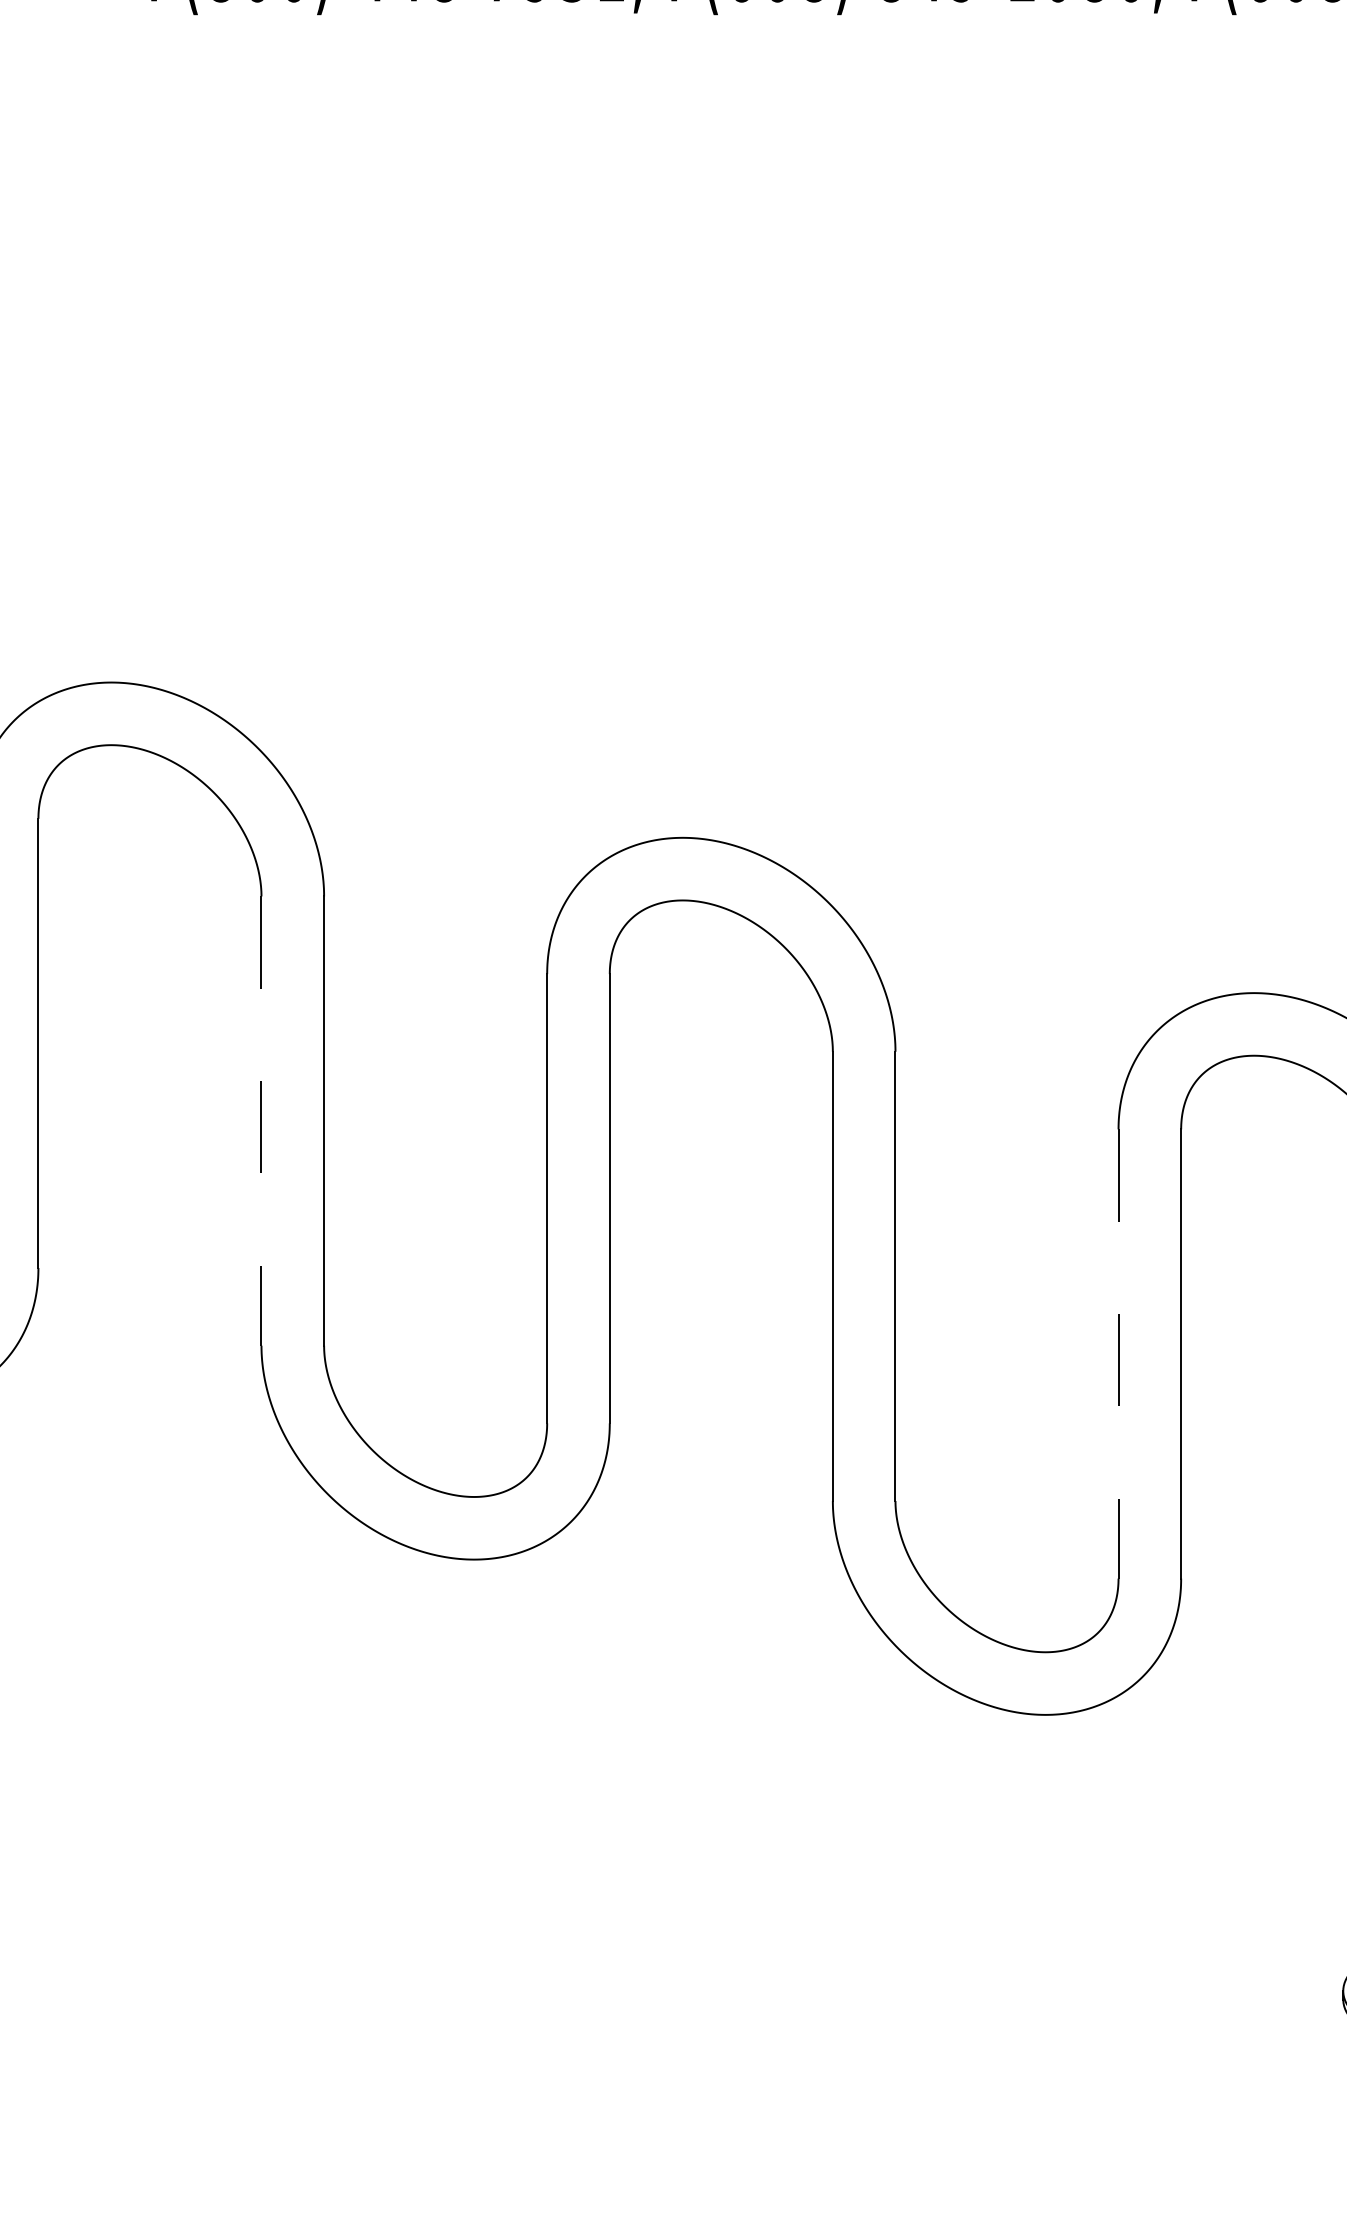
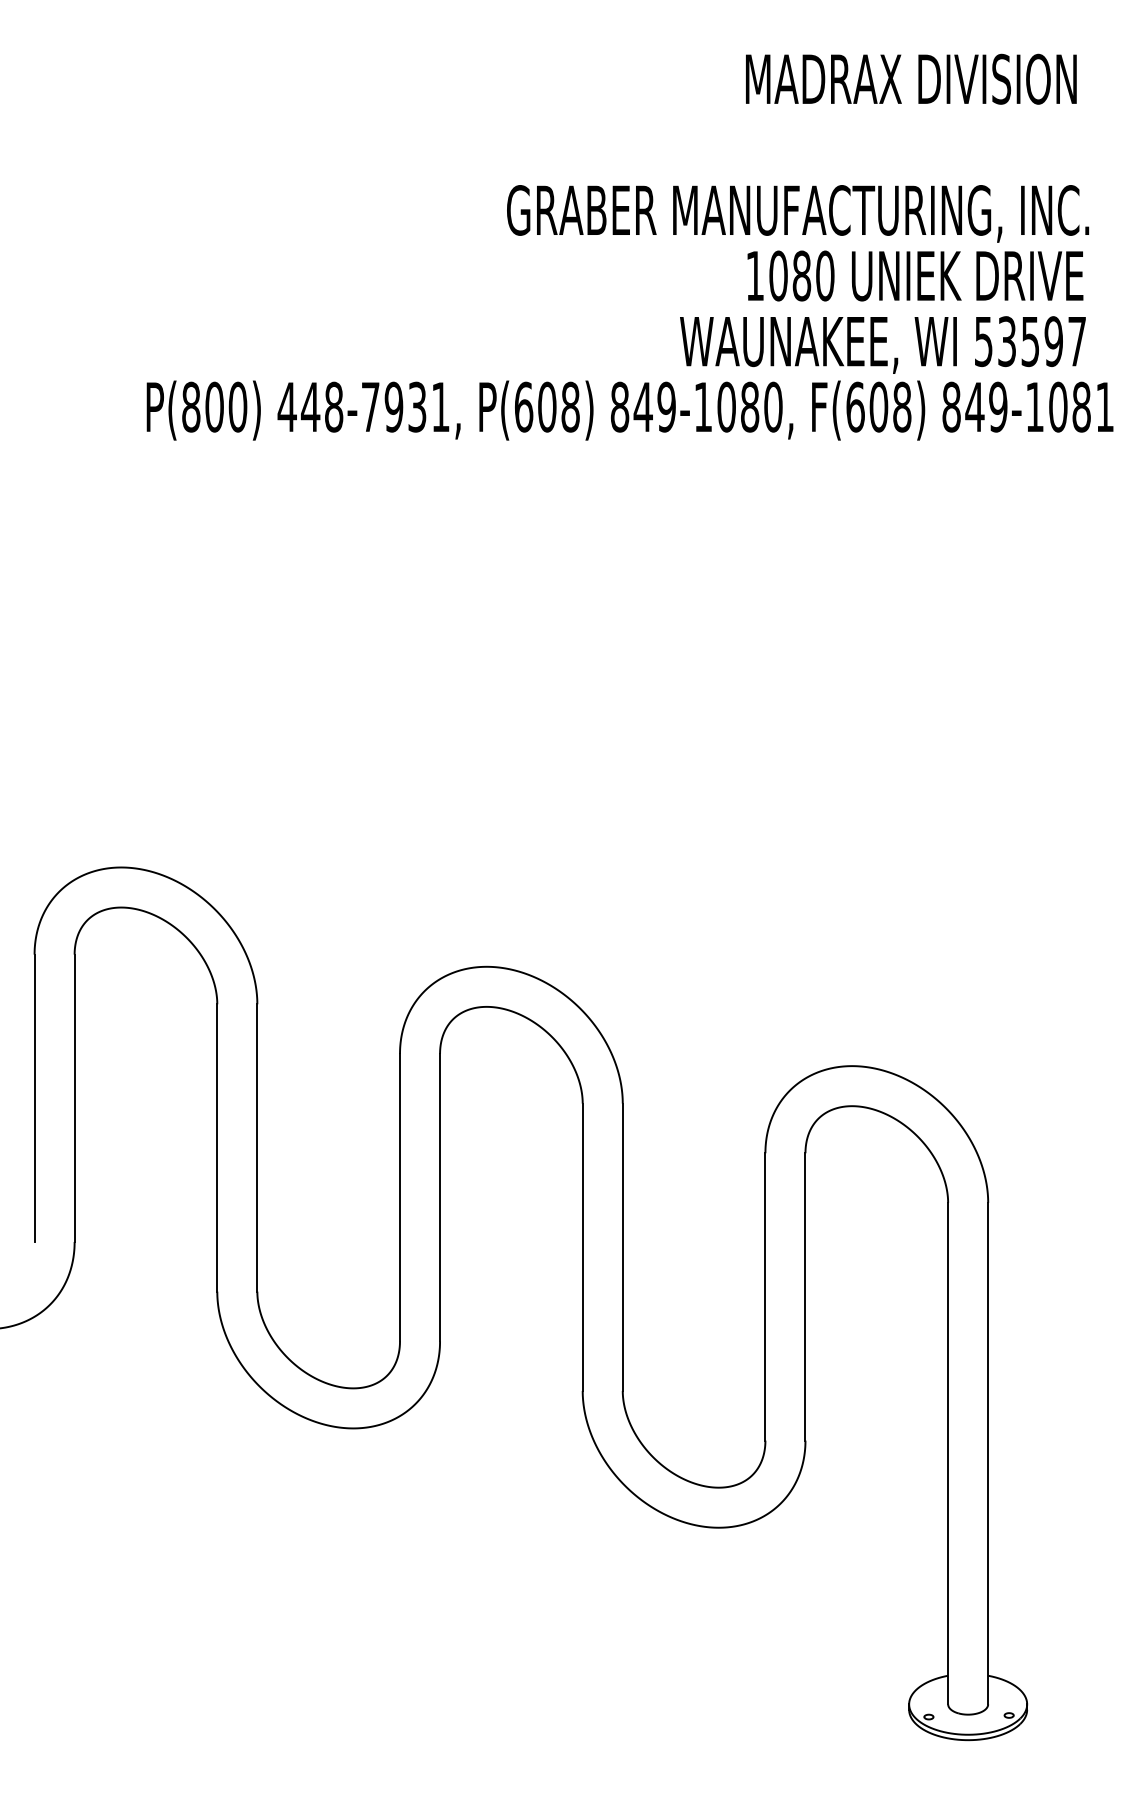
line: (261, 1120) -> (217, 1147), dashed -> solid
line: (1118, 1353) -> (765, 1296), dashed -> solid

